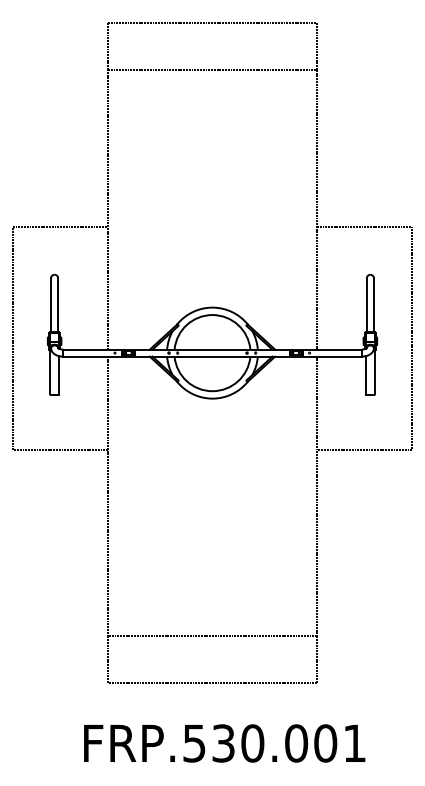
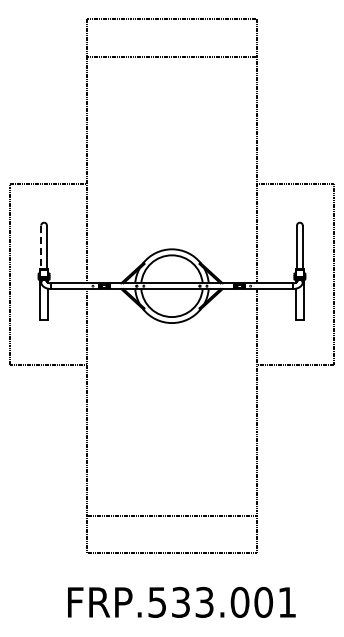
line: (51, 305) -> (41, 247), solid -> dashed
text: (252, 743) -> (204, 602), FRP.530.001 -> FRP.533.001

